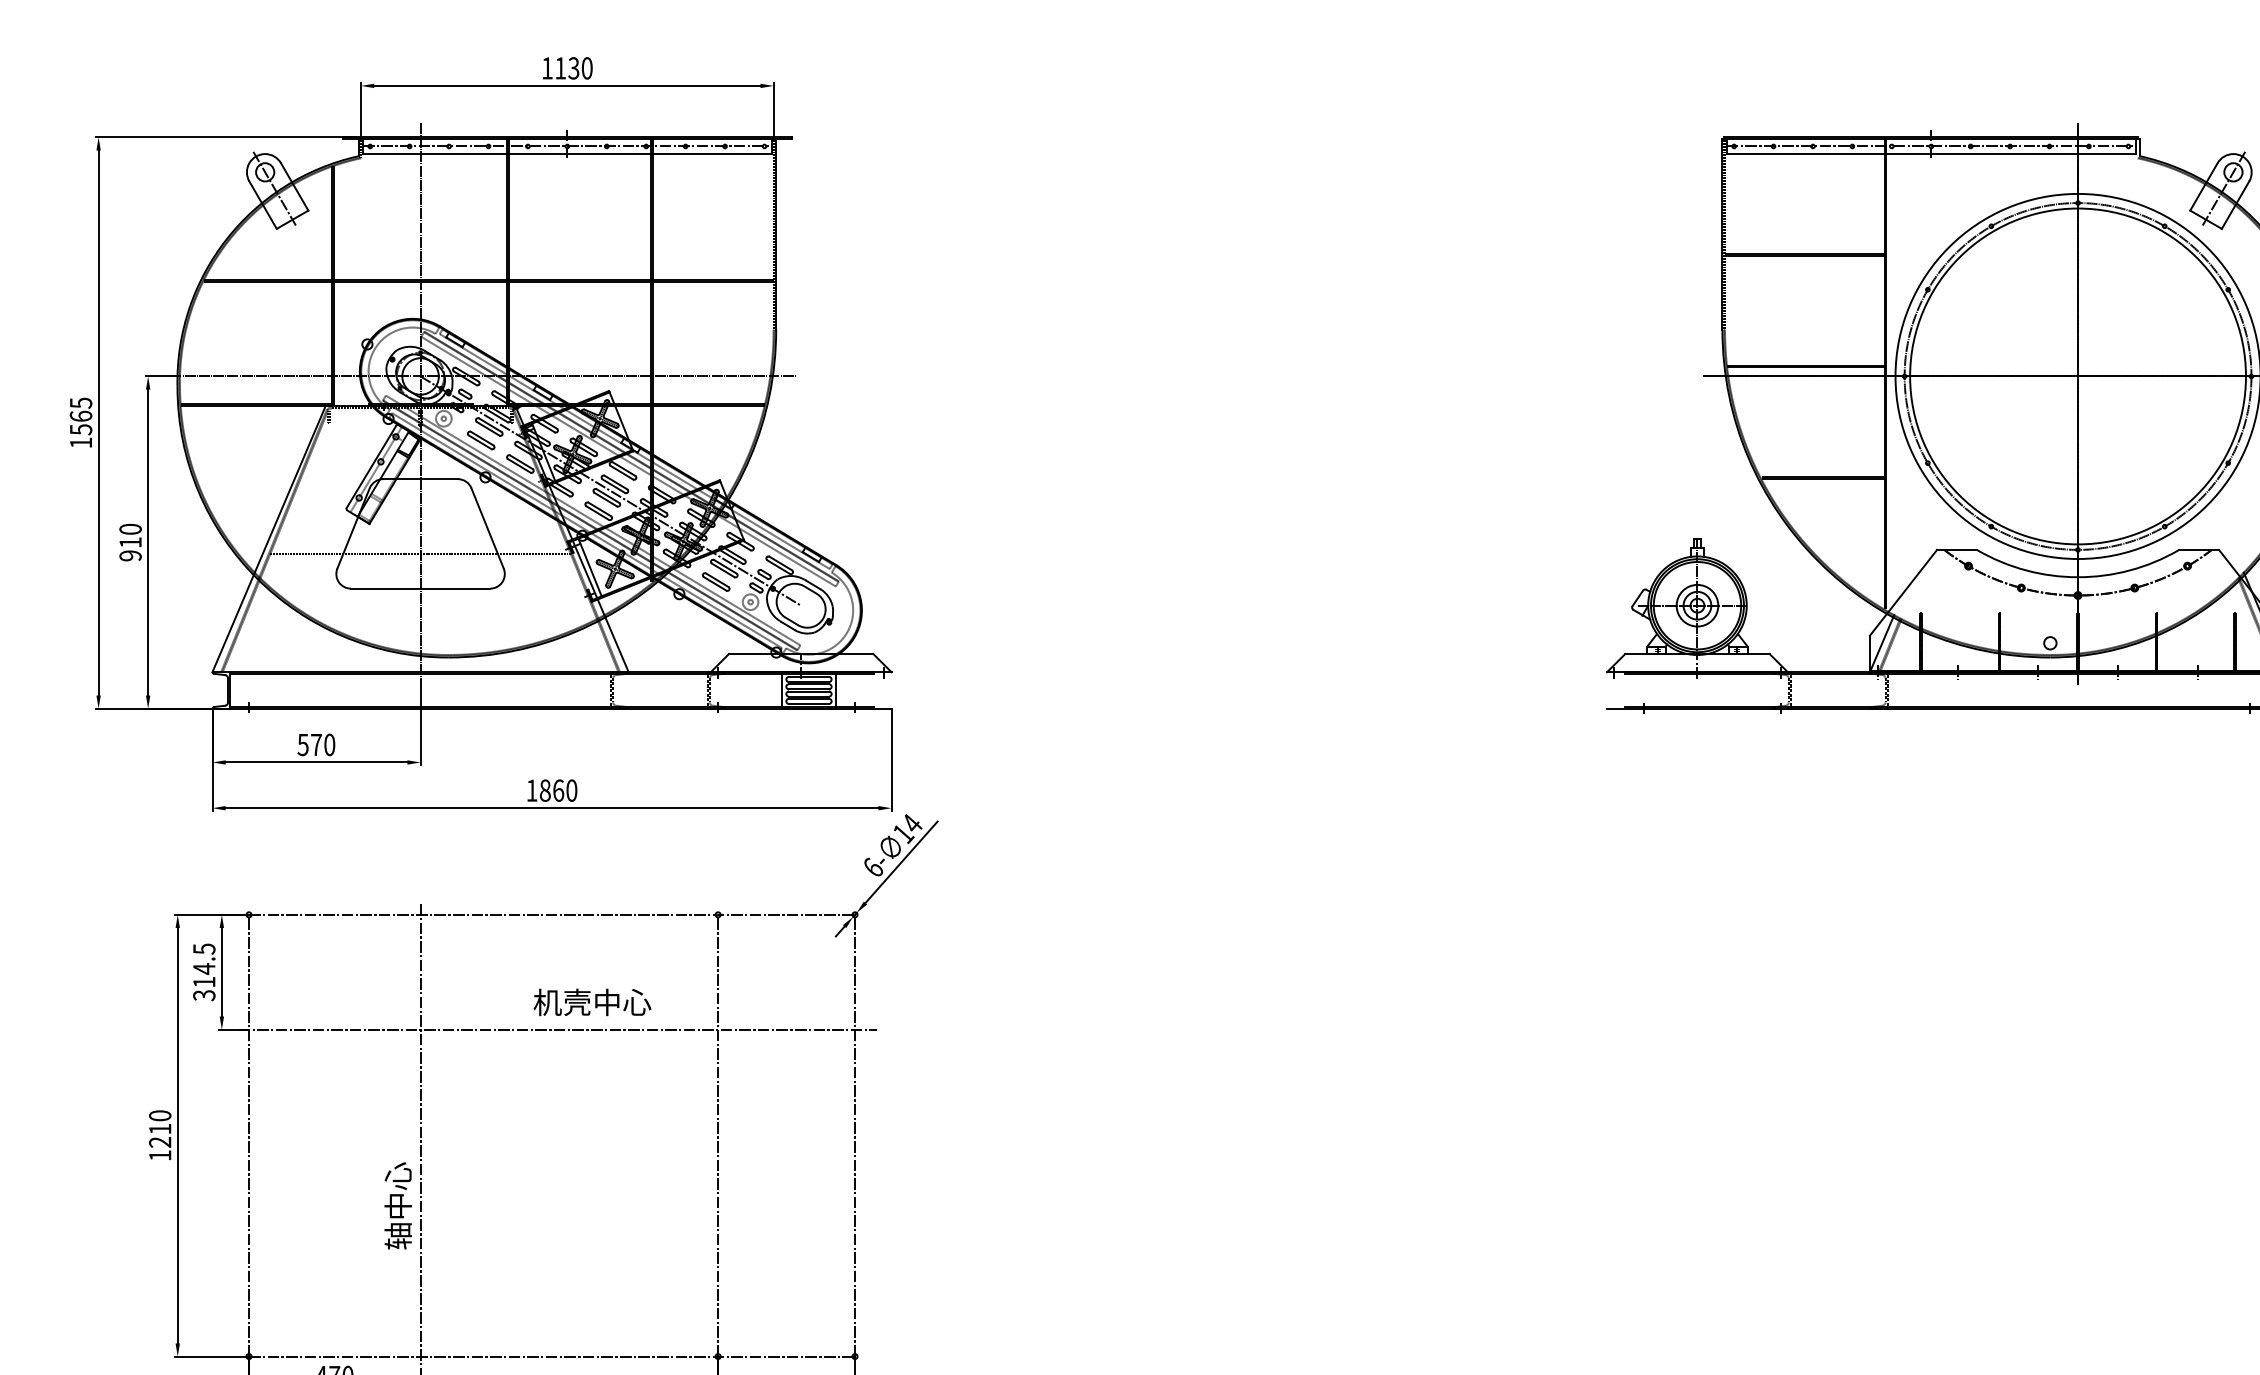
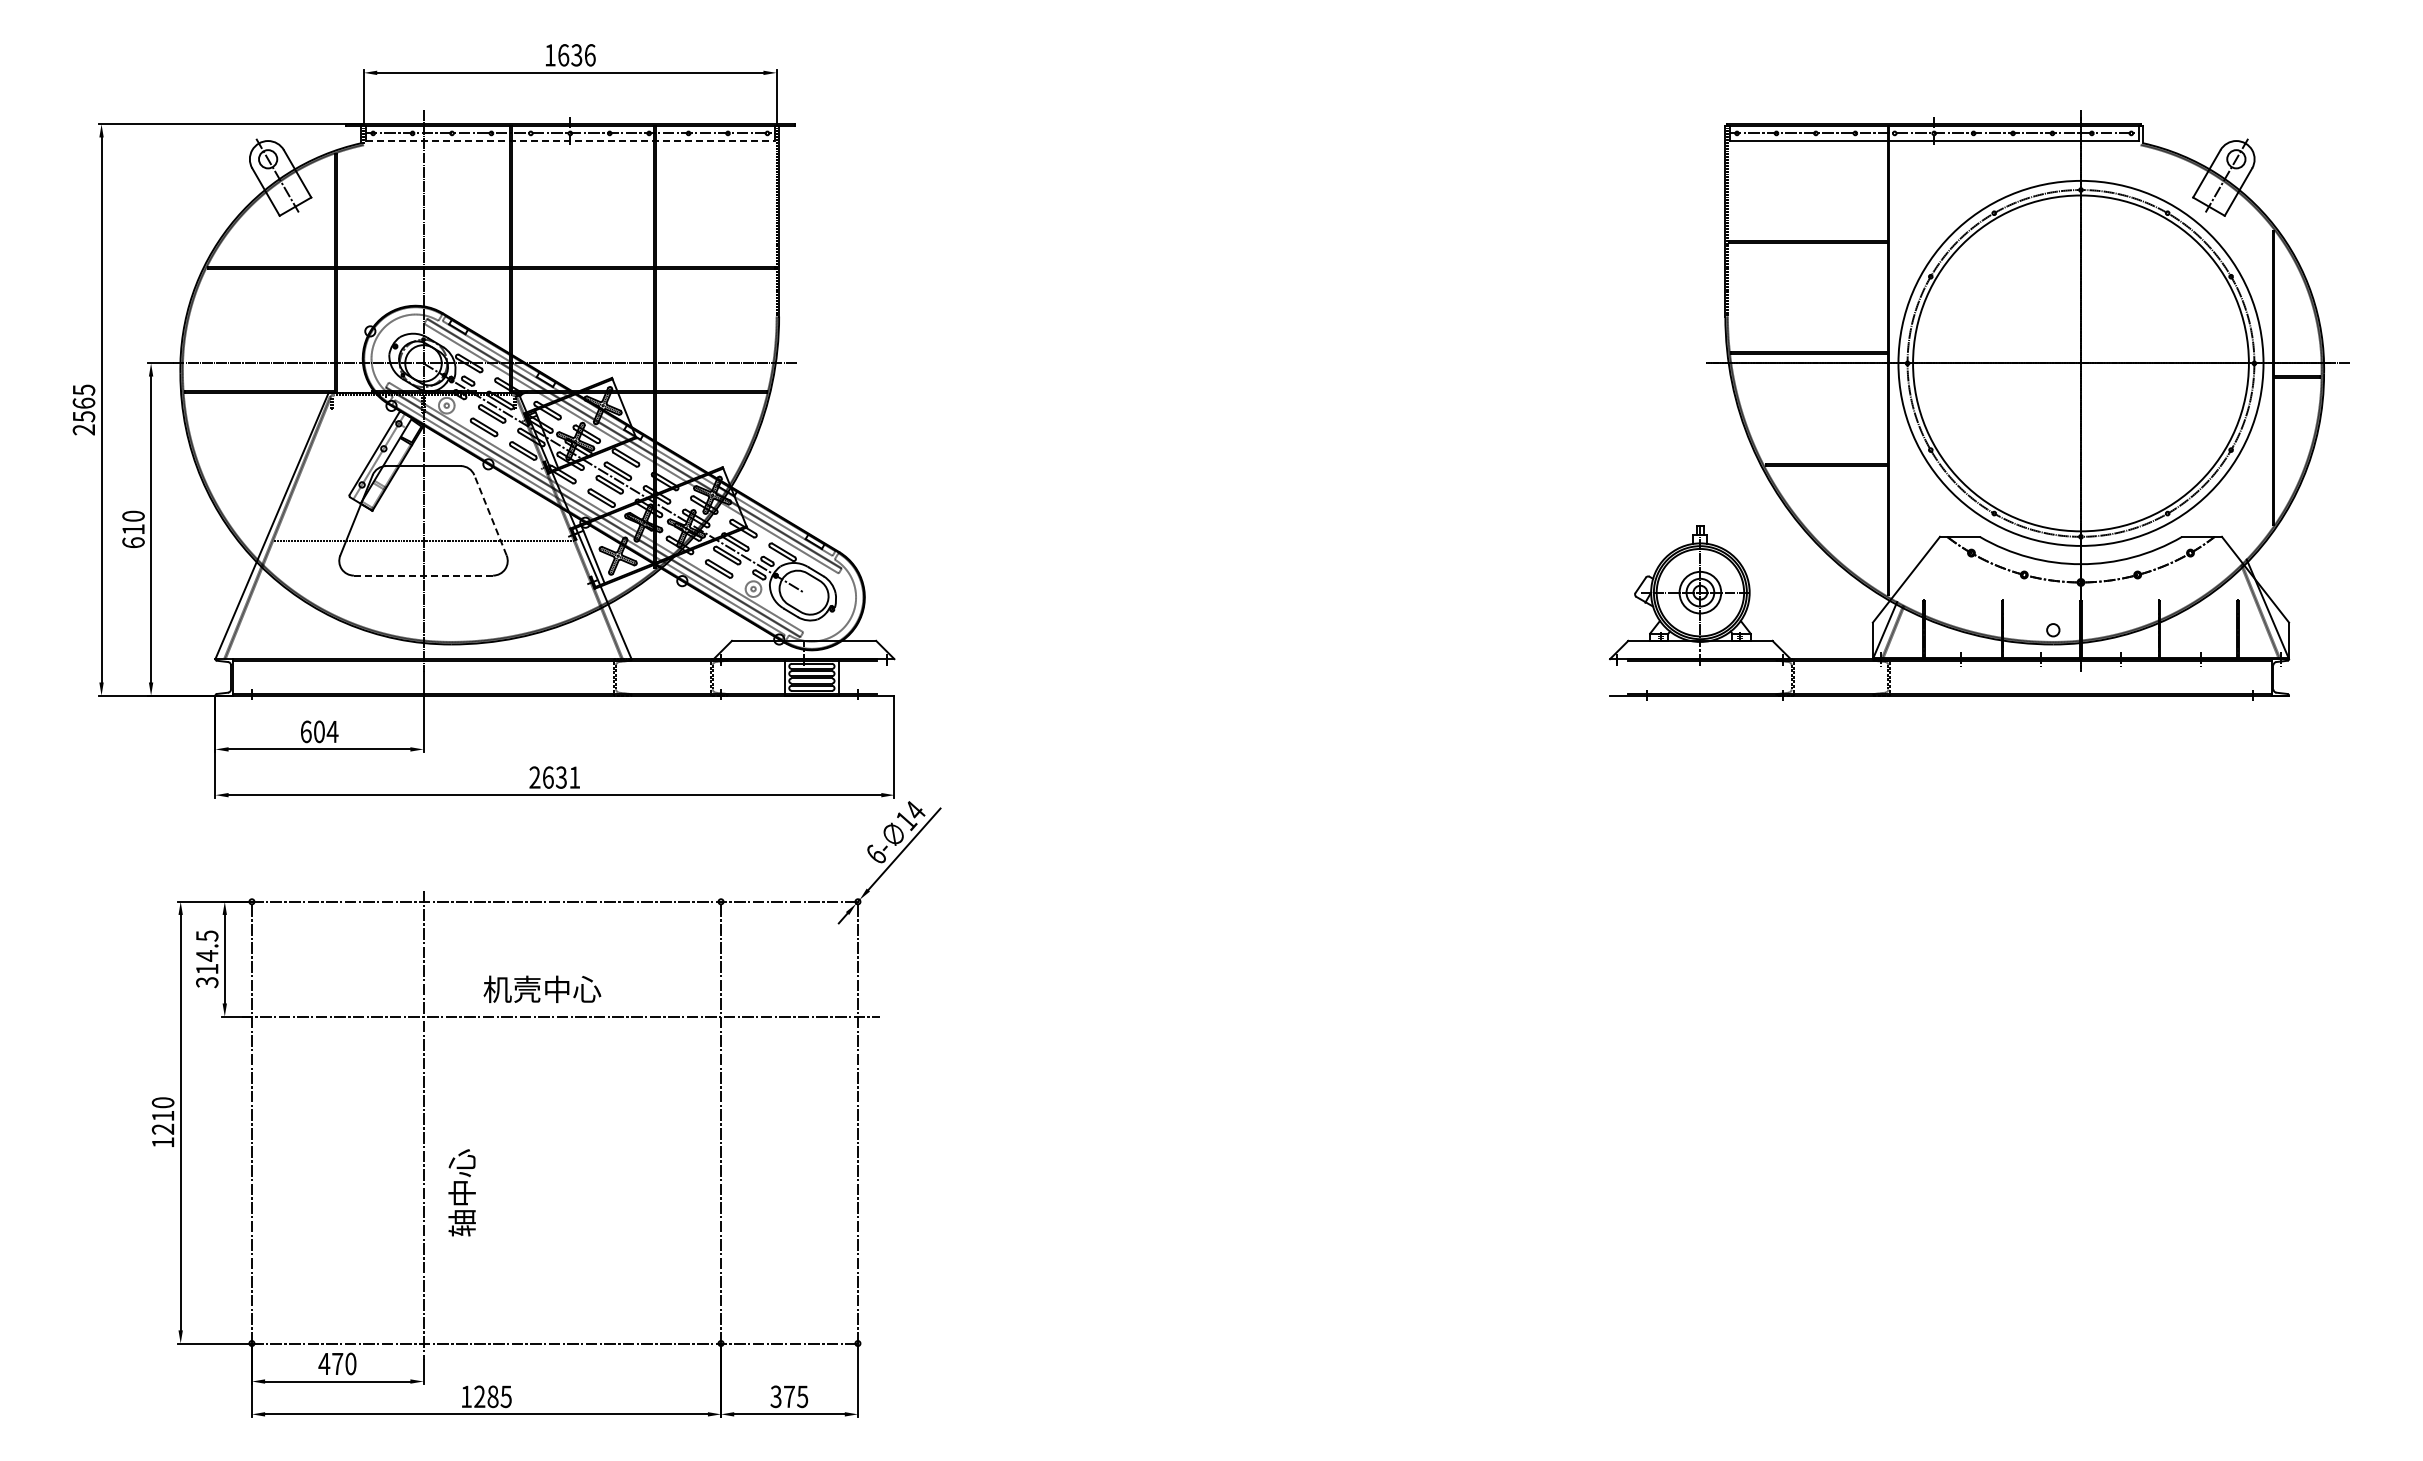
text: (573, 68) -> (576, 55), 1130 -> 1636
line: (567, 153) -> (570, 140), solid -> dashed
text: (80, 442) -> (83, 429), 1565 -> 2565
line: (487, 527) -> (490, 514), solid -> dashed
text: (130, 555) -> (133, 542), 910 -> 610
line: (420, 588) -> (423, 575), solid -> dashed
text: (316, 744) -> (319, 731), 570 -> 604
text: (551, 790) -> (554, 777), 1860 -> 2631
text: (592, 1001) -> (542, 988), moved
text: (397, 1205) -> (461, 1192), moved

